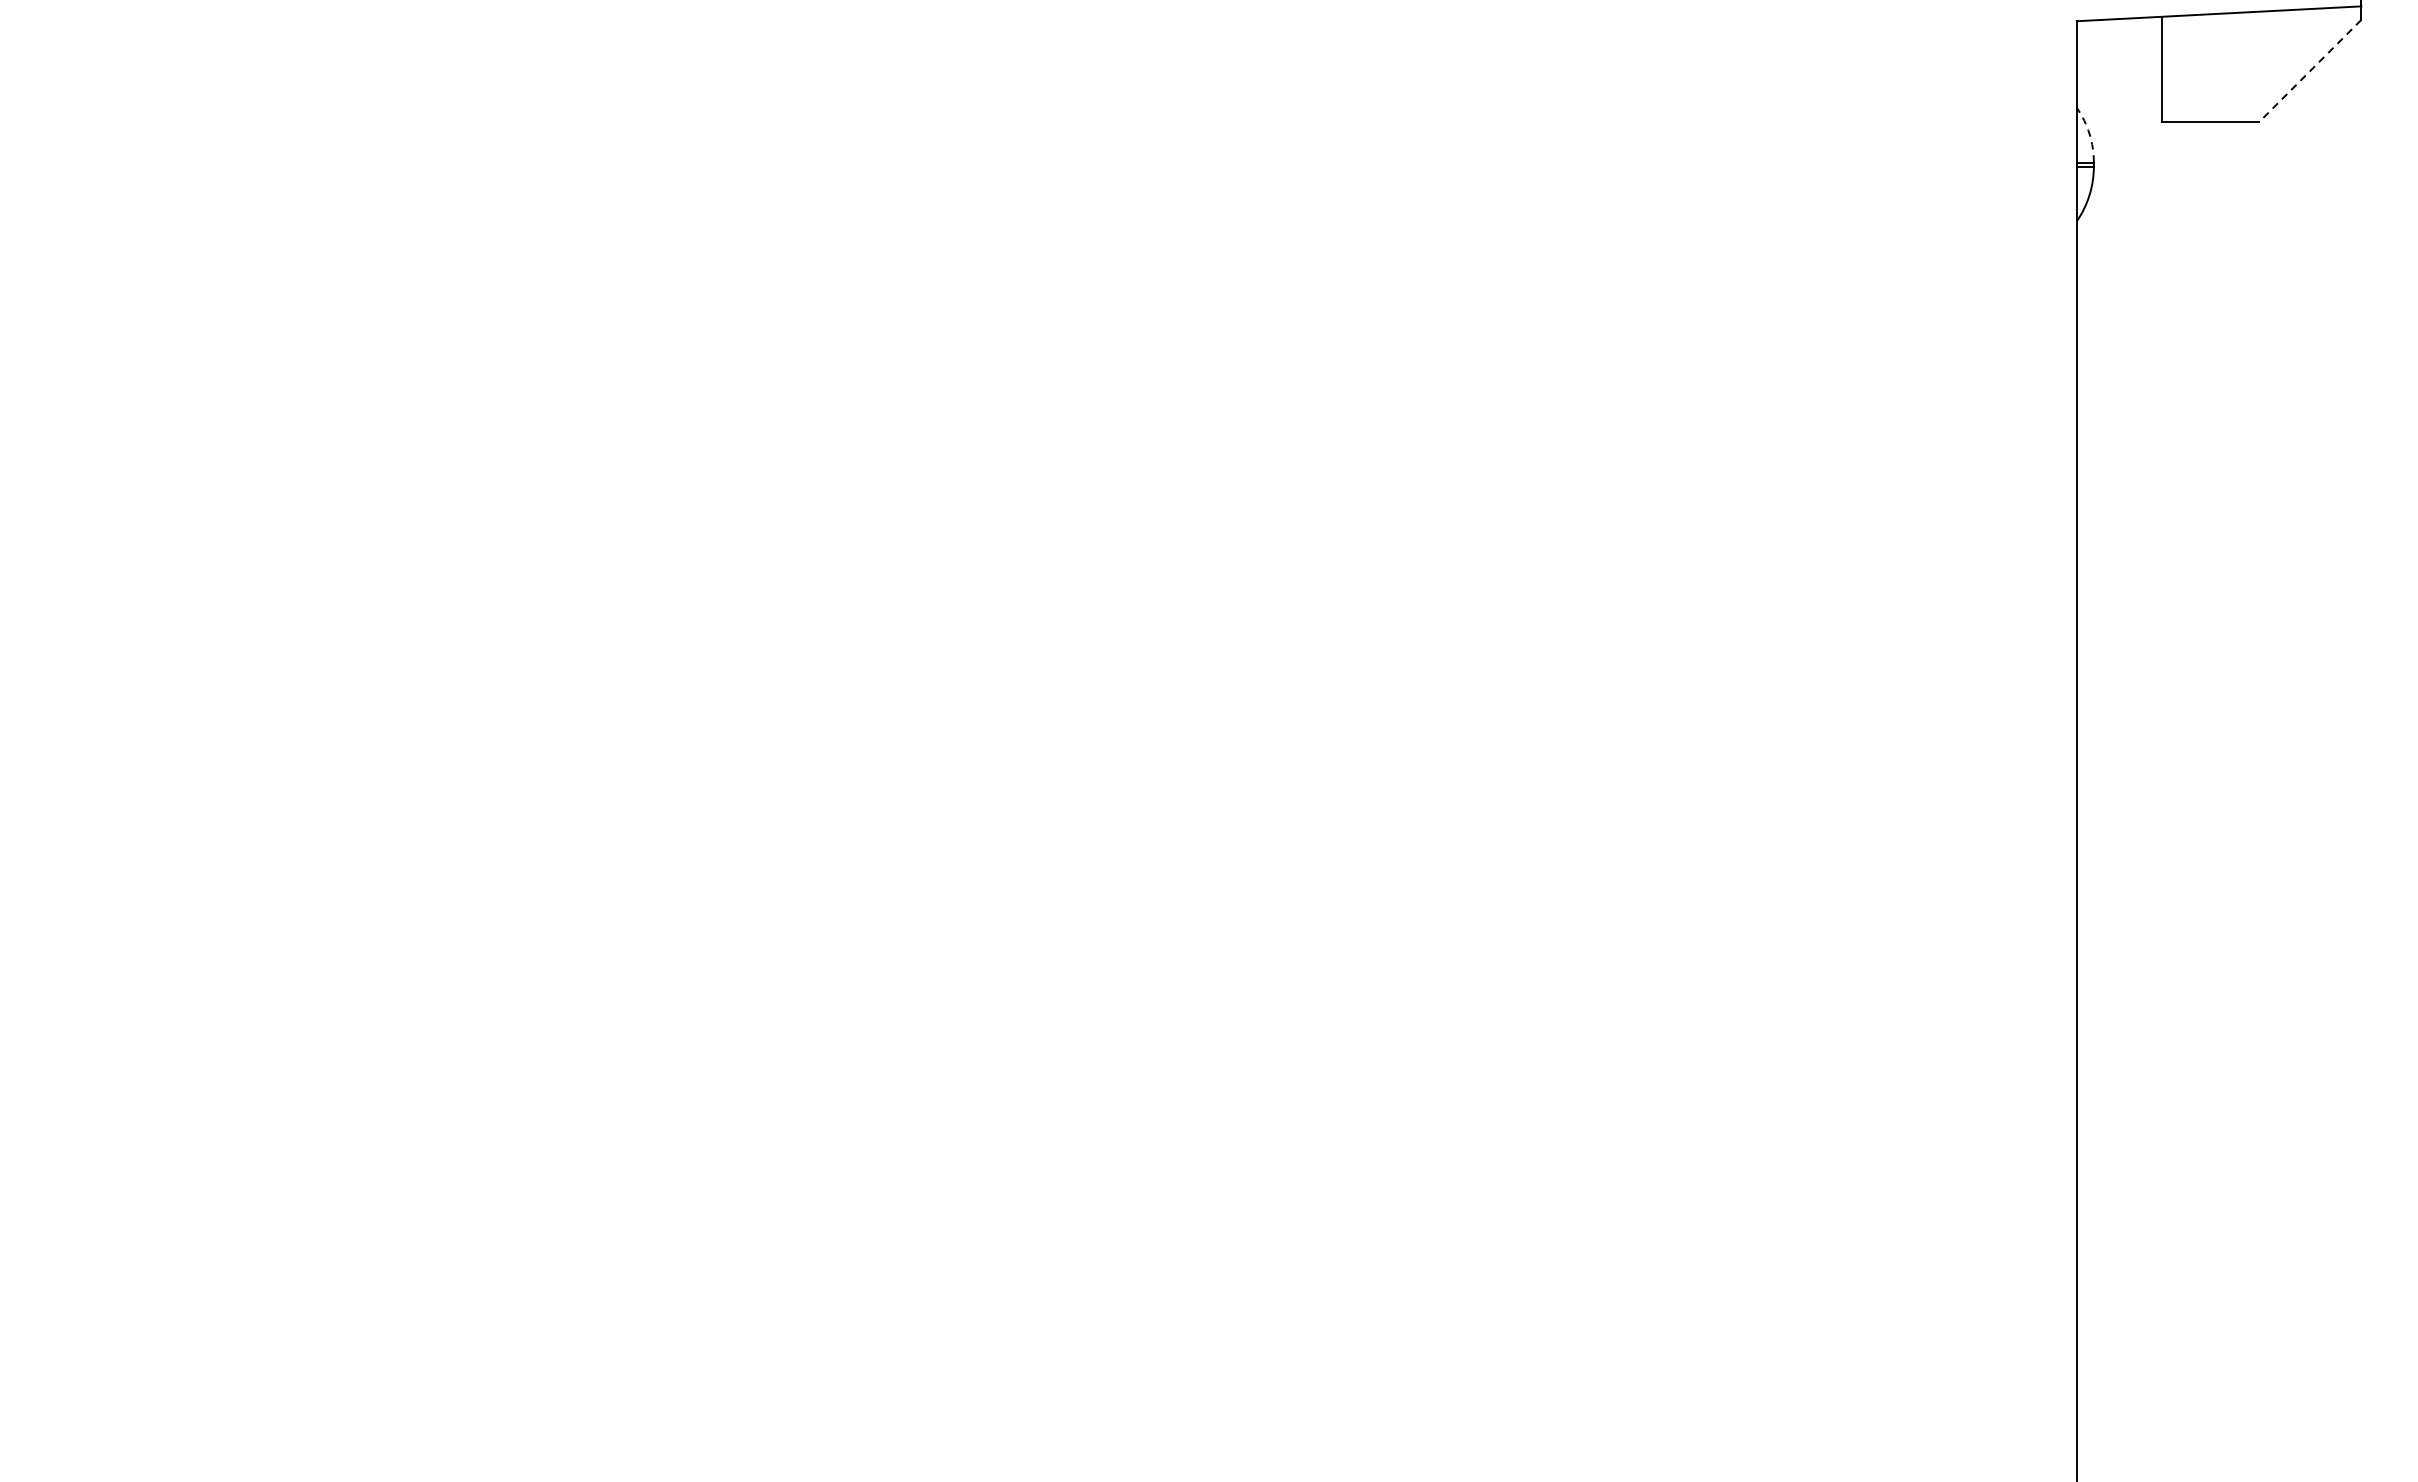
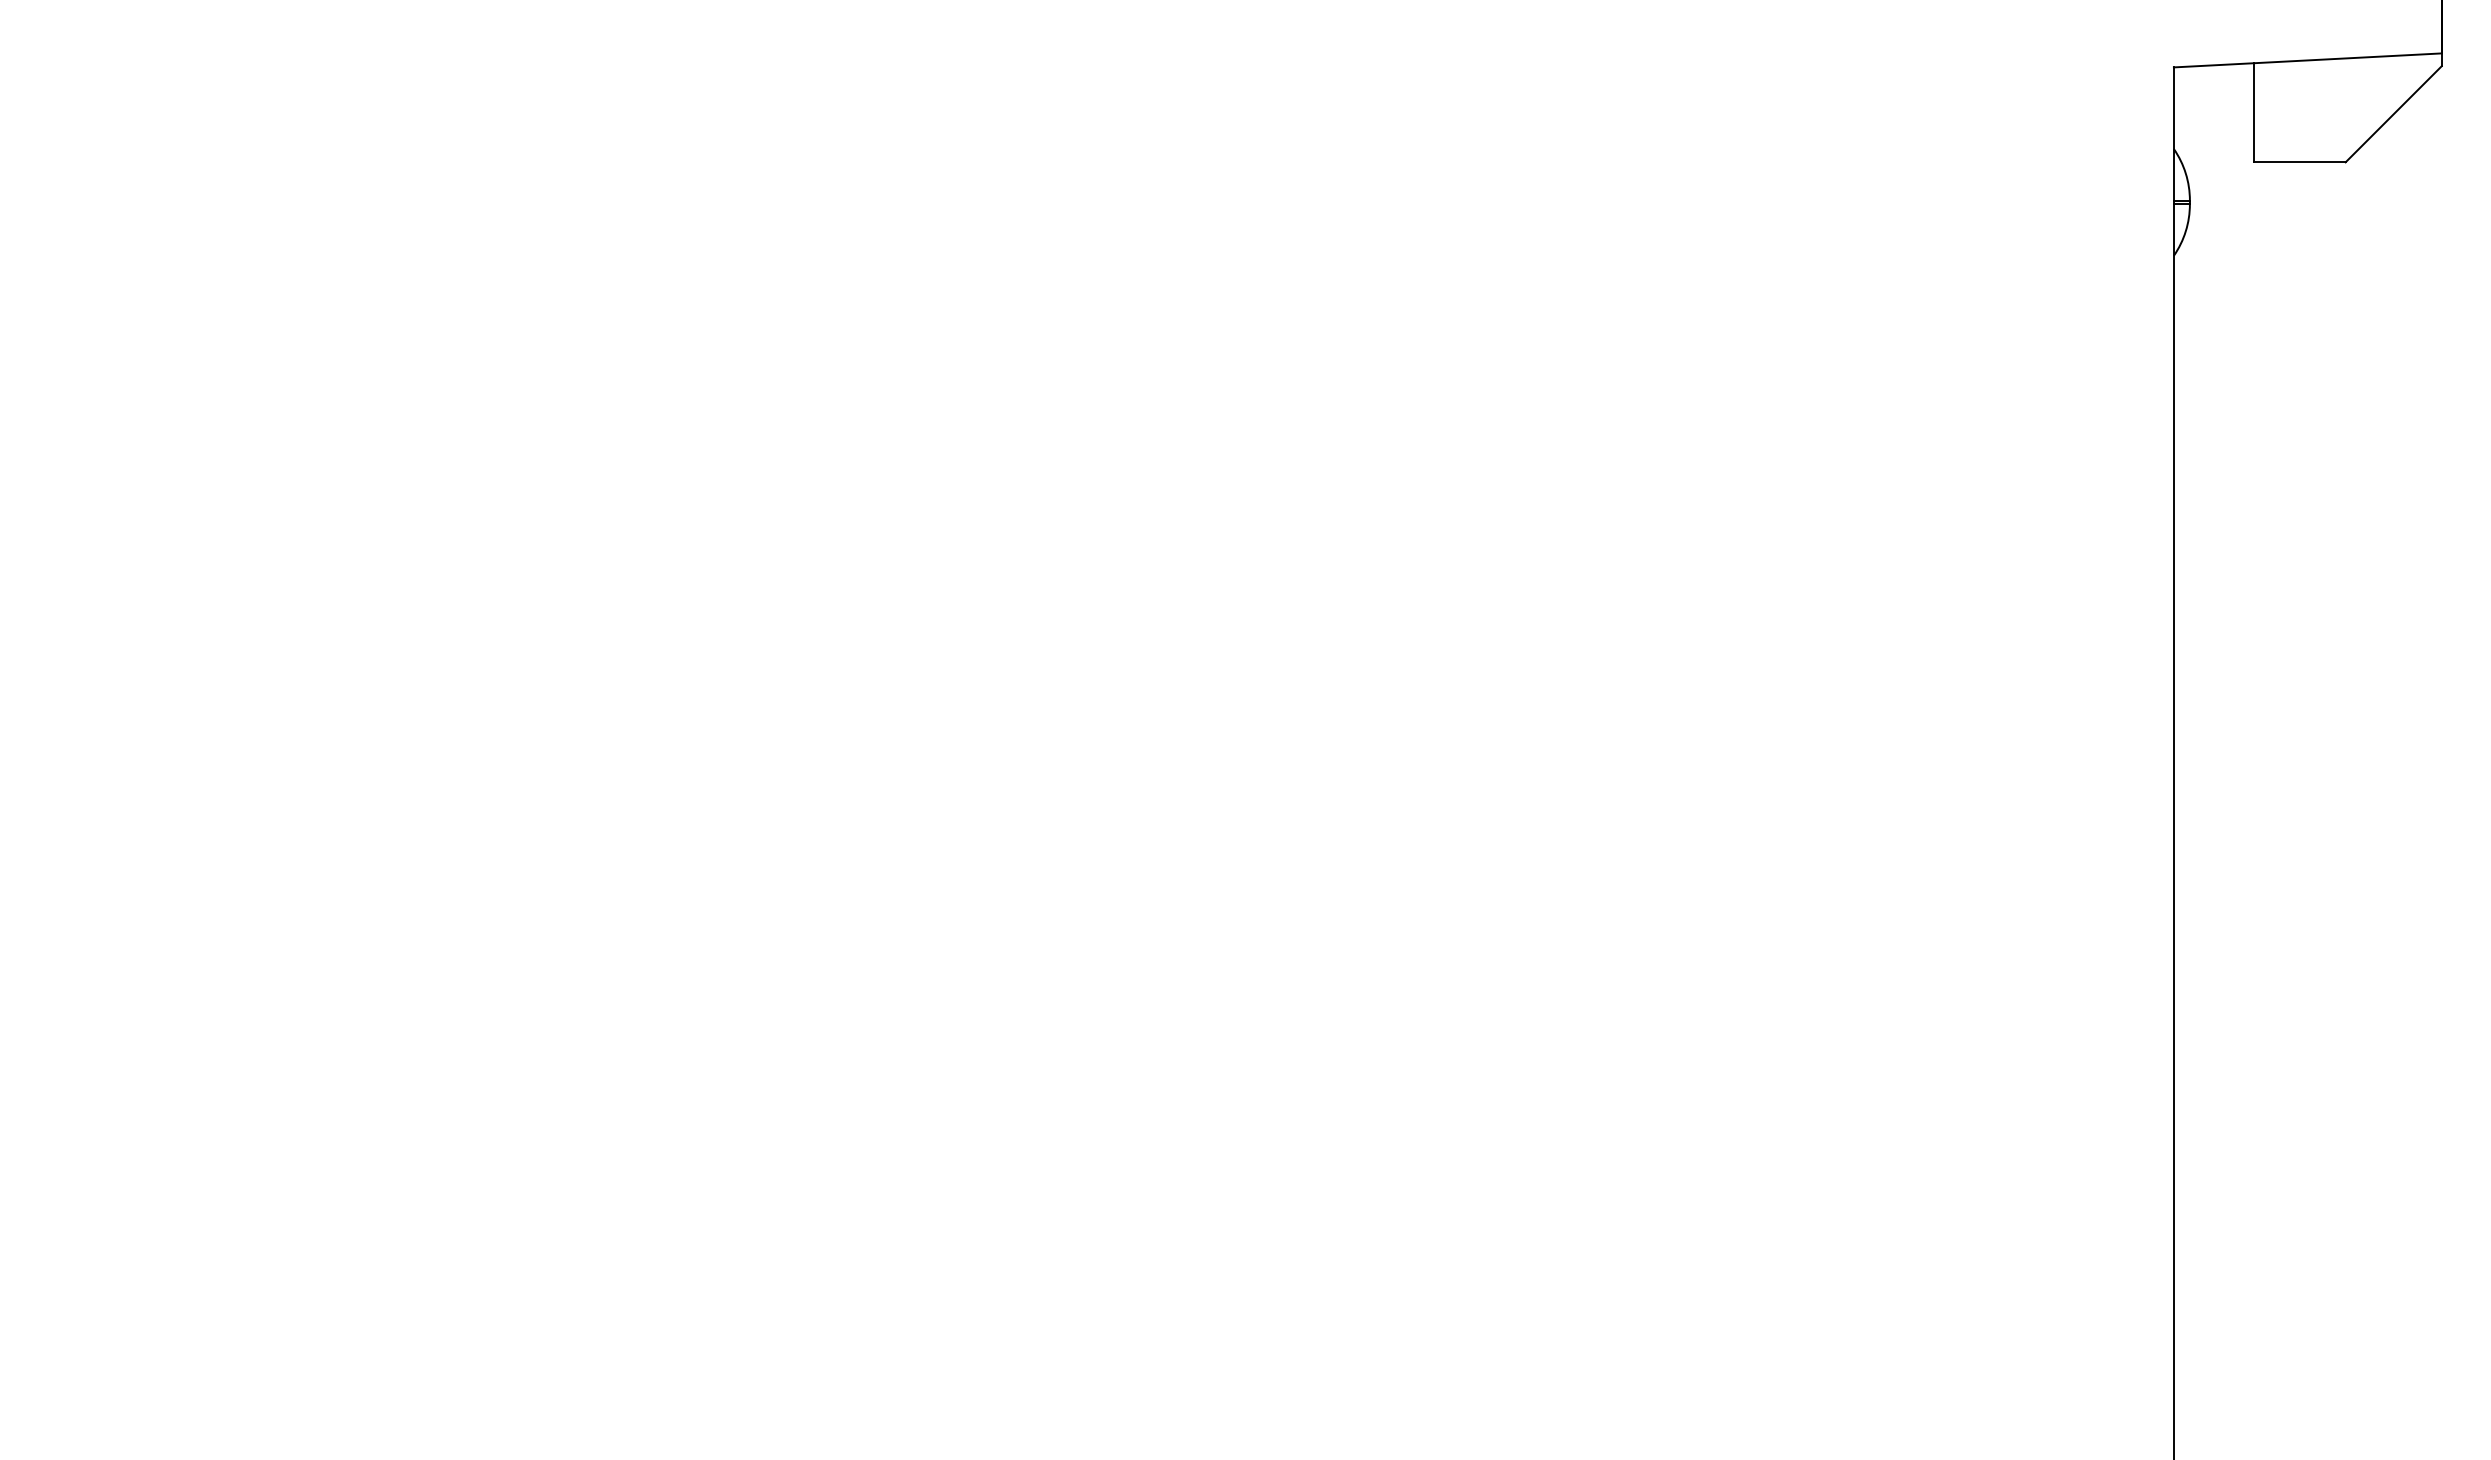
line: (2310, 71) -> (2393, 114), dashed -> solid
arc: (2089, 133) -> (2185, 173), dashed -> solid

